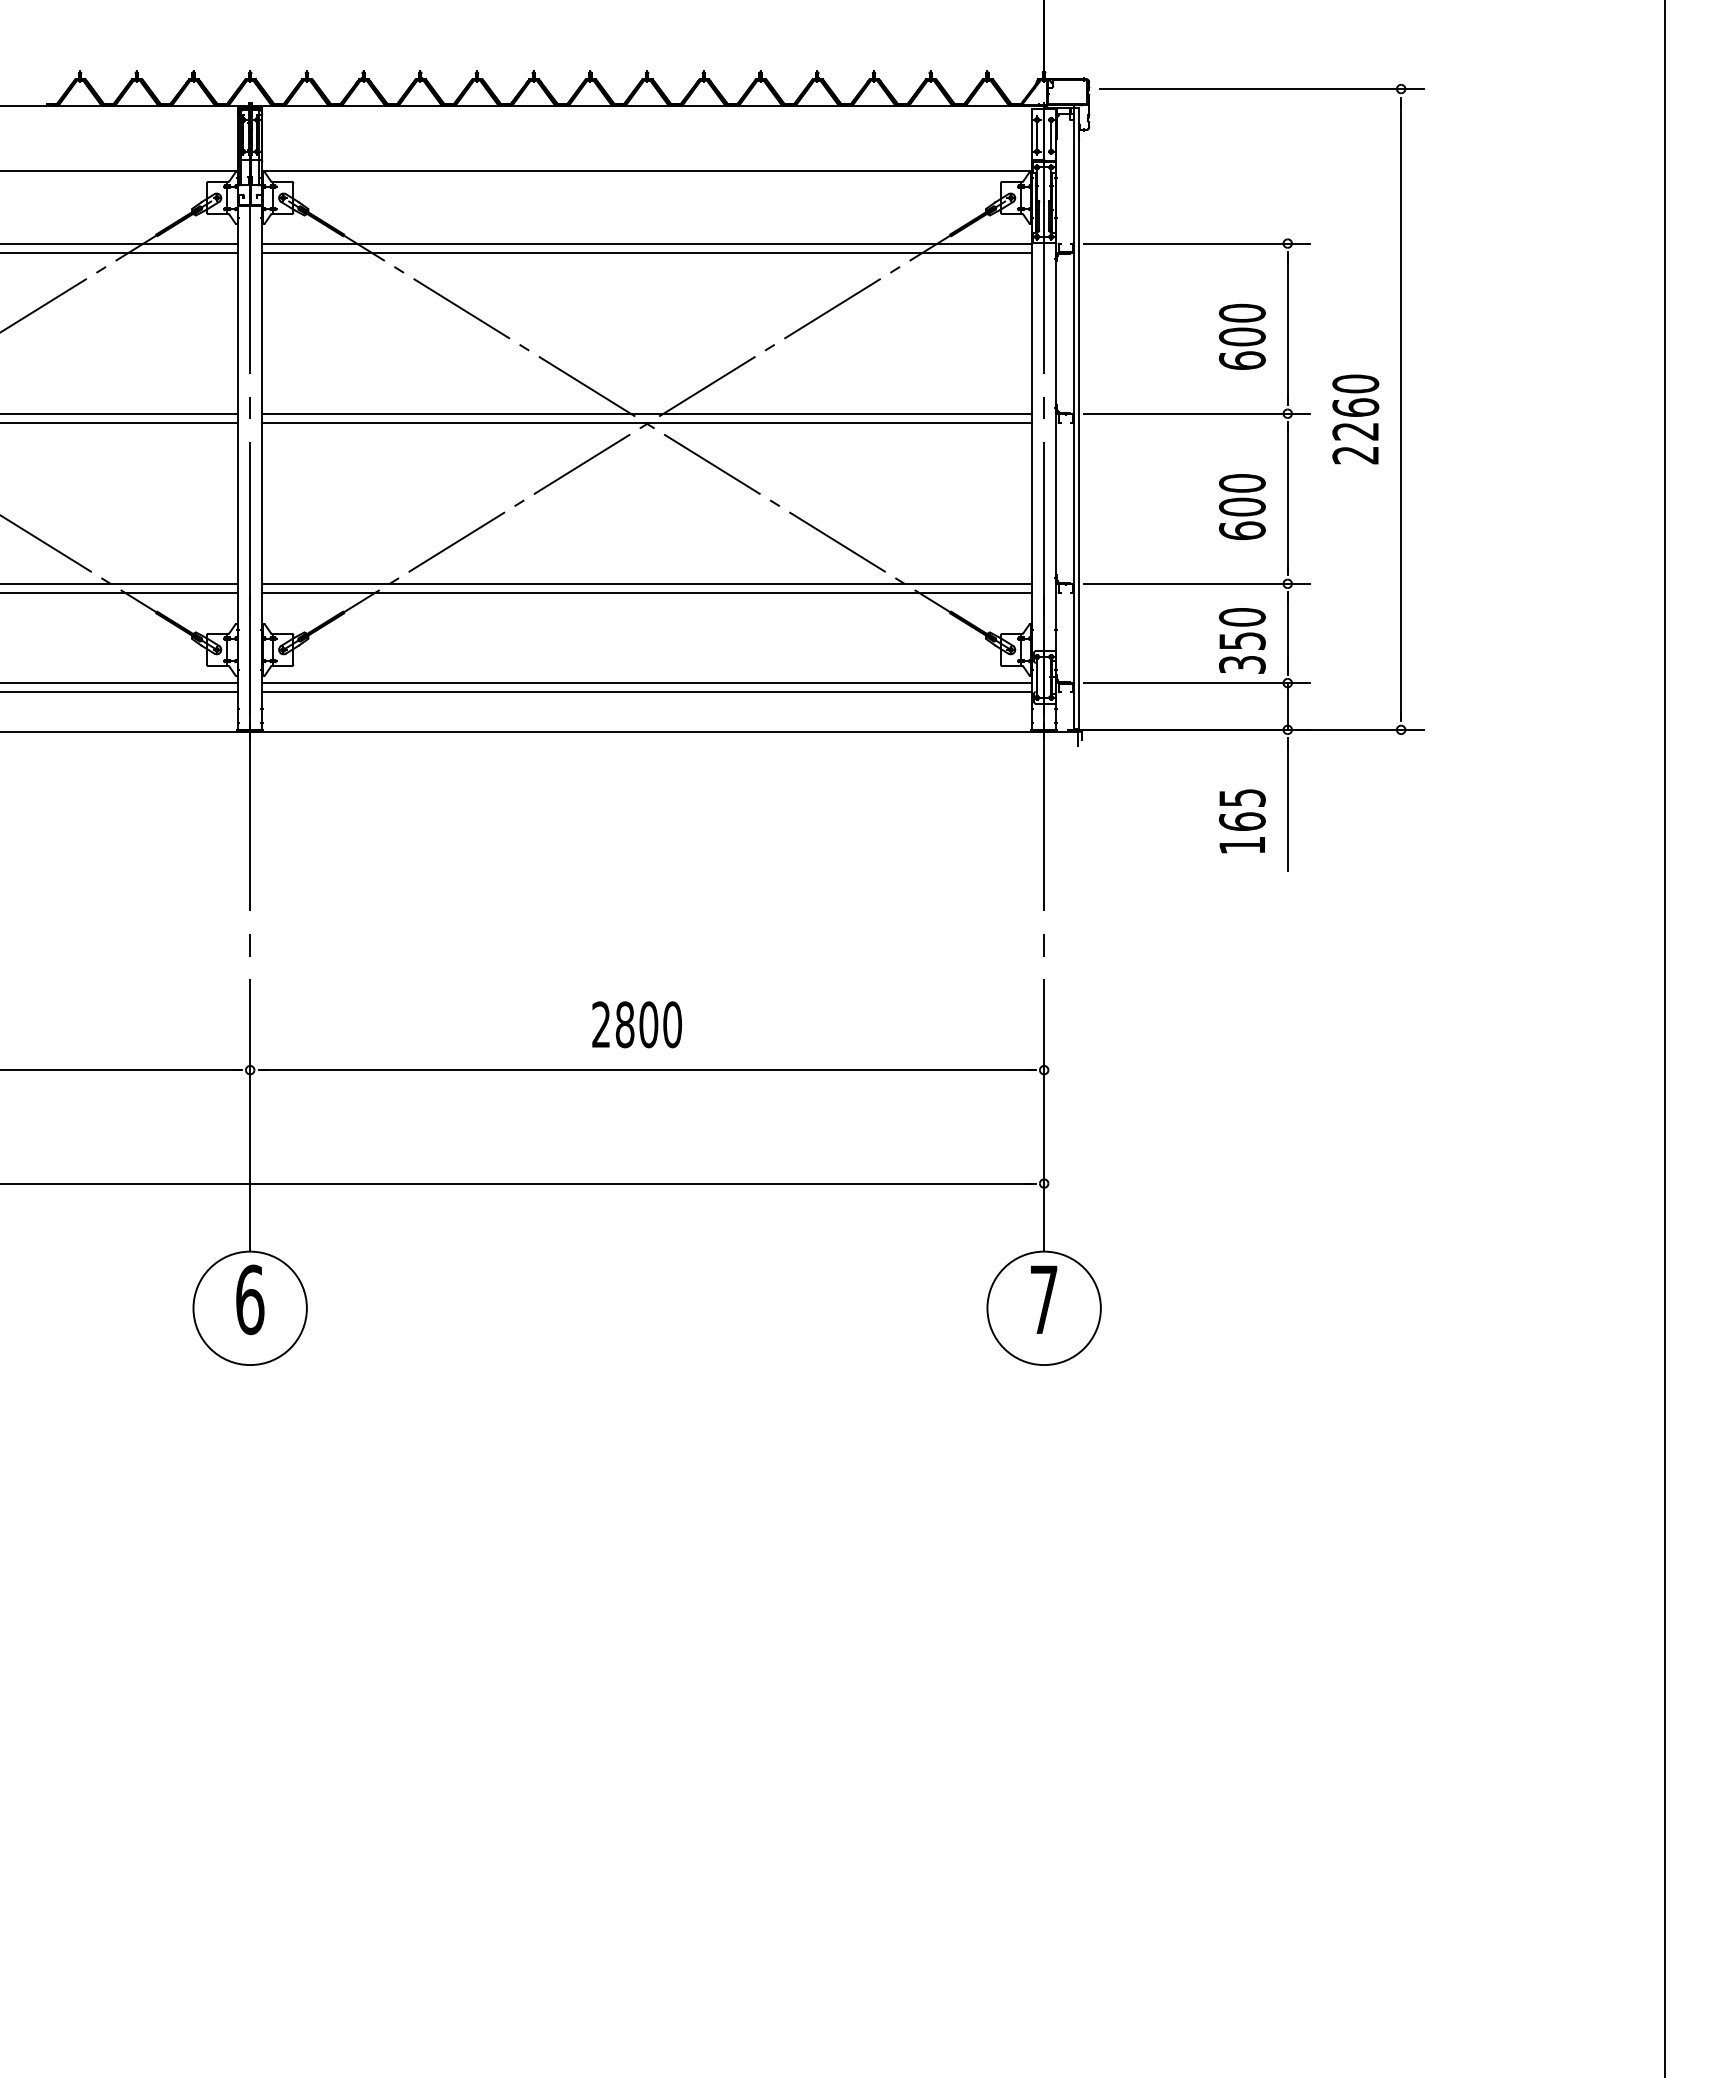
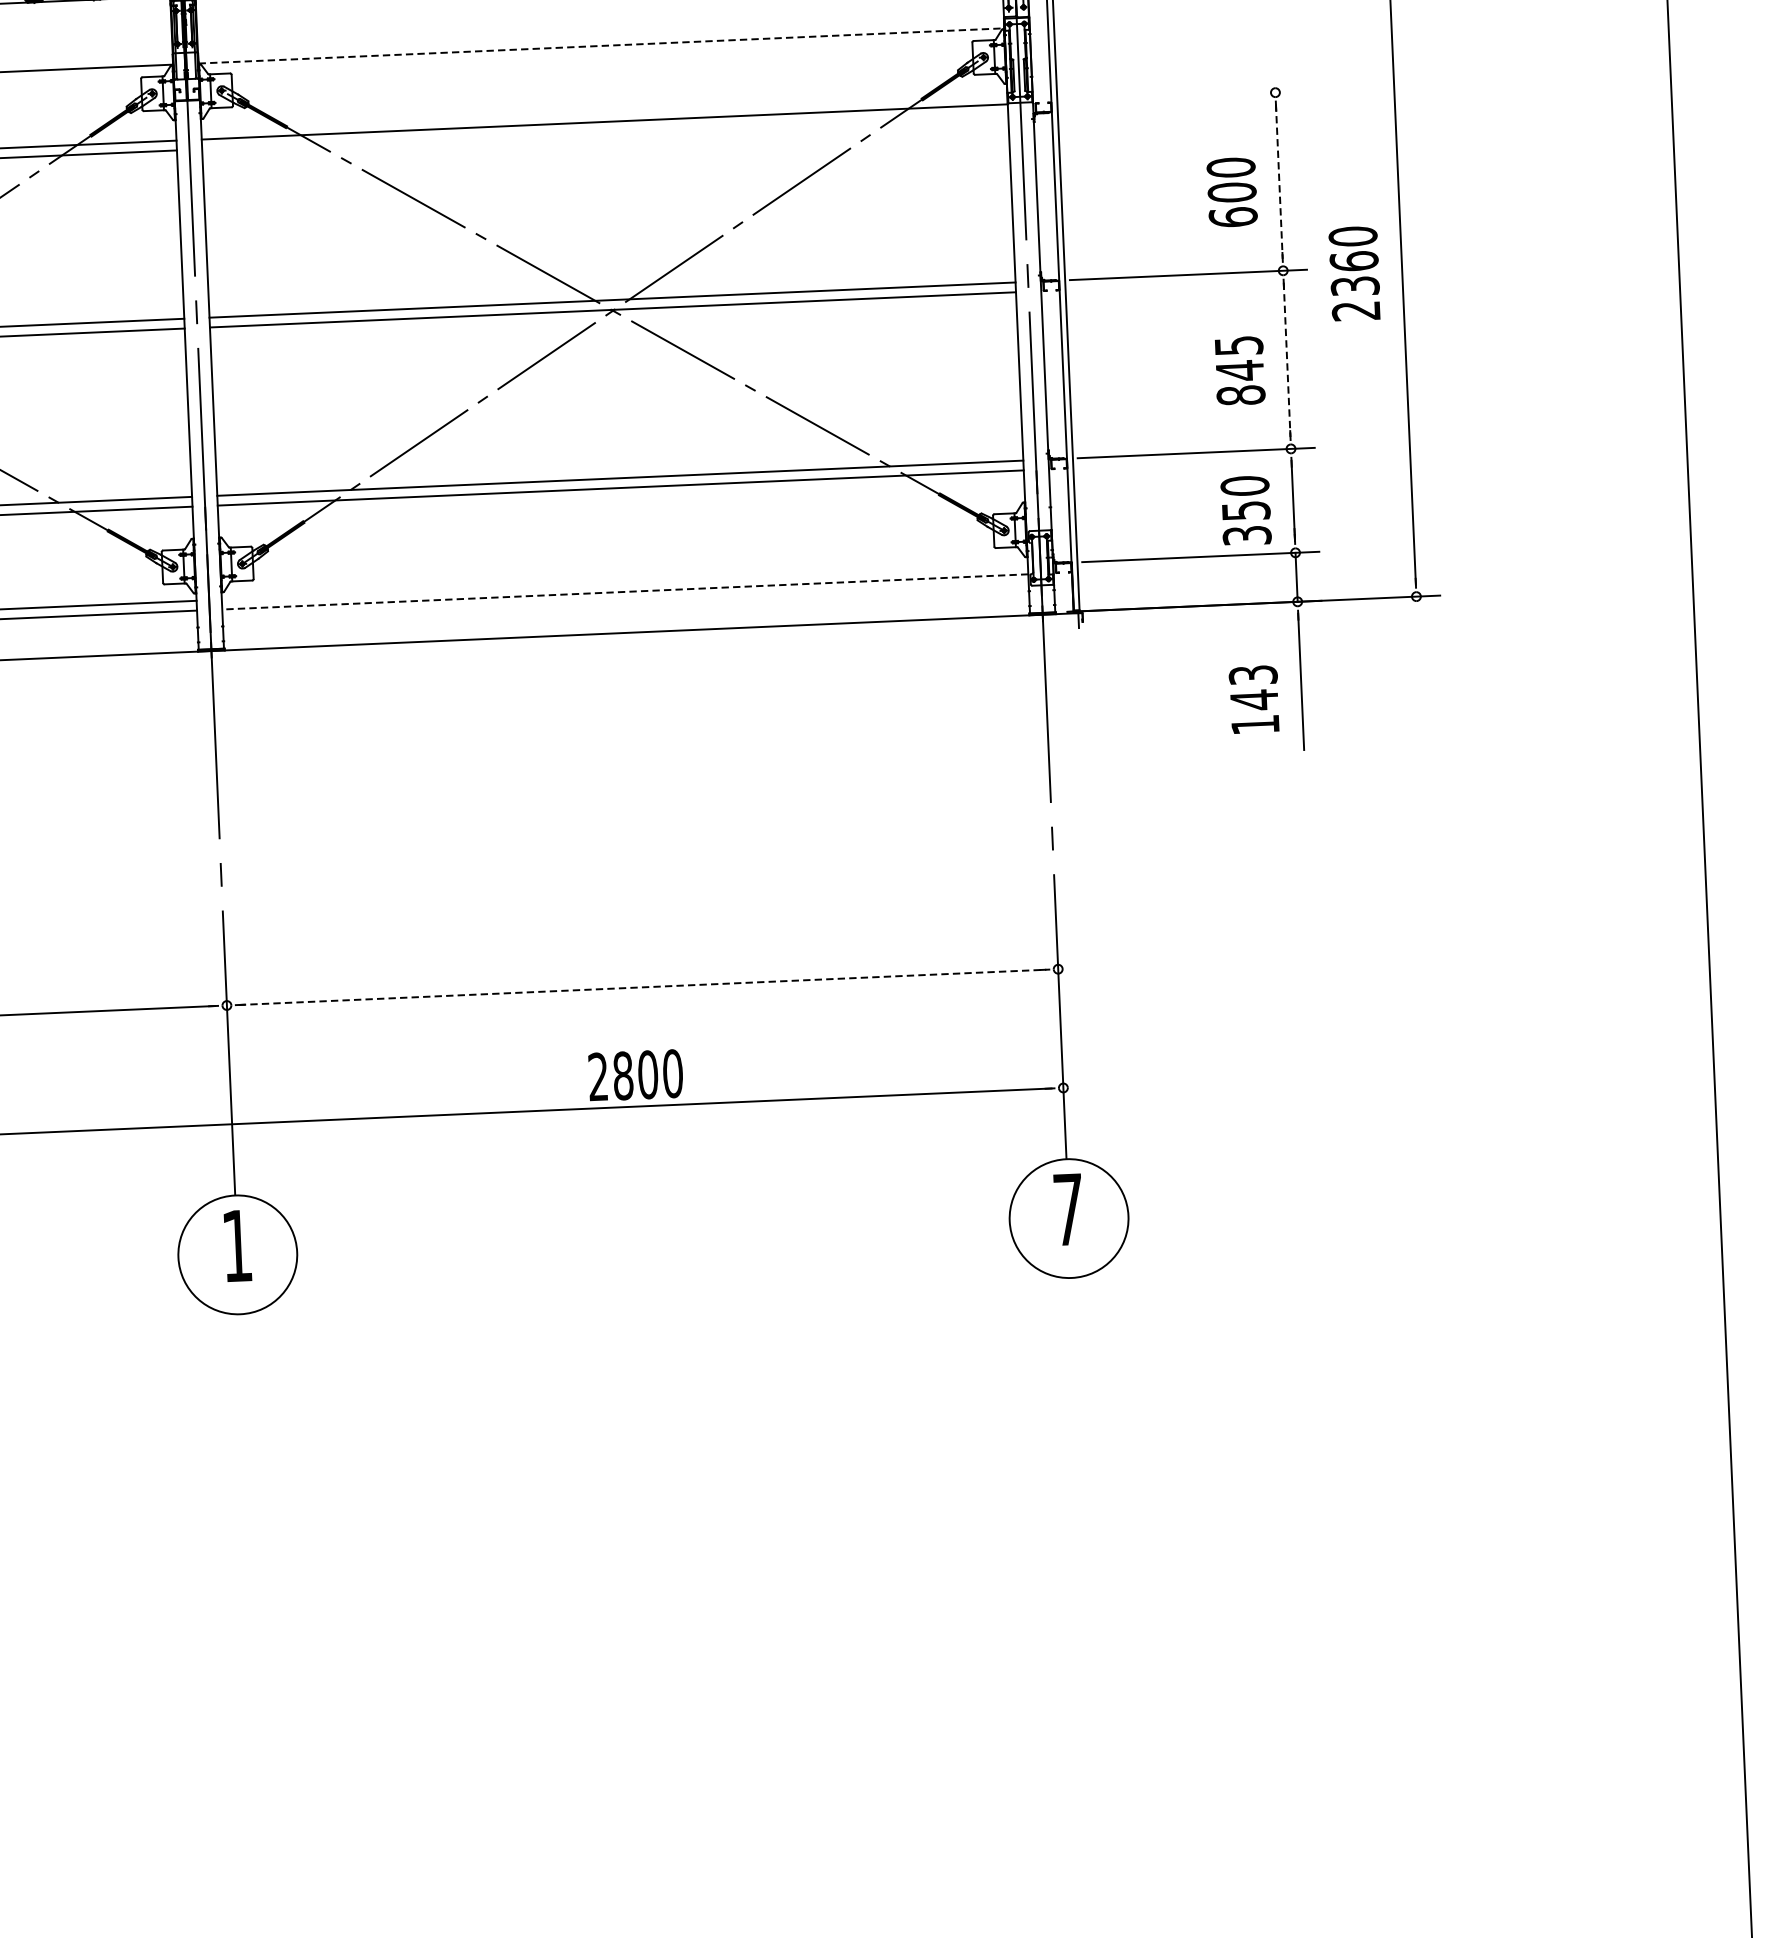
line: (647, 171) -> (601, 46), solid -> dashed
line: (1197, 243) -> (1180, 96), removed
line: (647, 252) -> (605, 131), removed
line: (1287, 328) -> (1279, 181), solid -> dashed
text: (1355, 431) -> (1354, 286), 2260 -> 2360
line: (1287, 498) -> (1286, 359), solid -> dashed
text: (1242, 507) -> (1240, 371), 600 -> 845
line: (647, 683) -> (625, 582), removed
line: (647, 692) -> (625, 591), solid -> dashed
text: (1242, 810) -> (1253, 688), 165 -> 143
text: (636, 1024) -> (635, 1075), moved
line: (647, 1070) -> (642, 987), solid -> dashed
text: (250, 1299) -> (237, 1245), 6 -> 1

